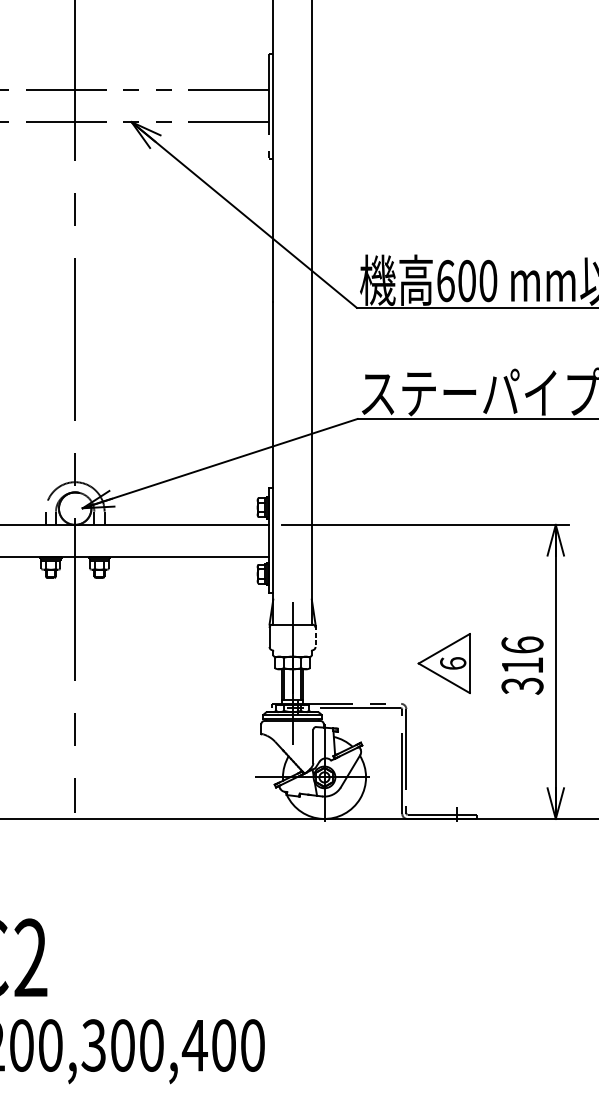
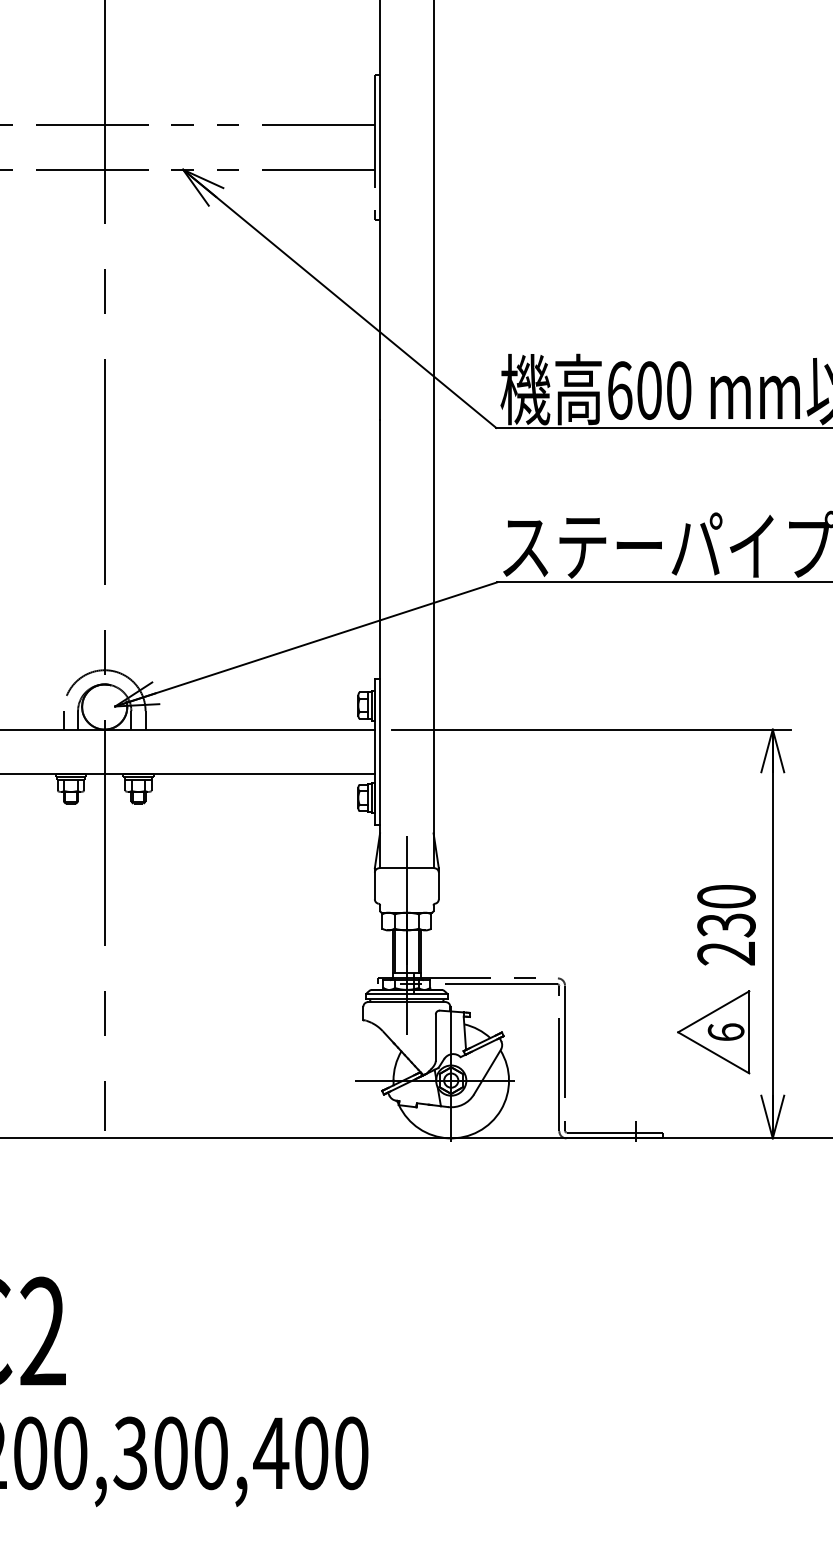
line: (315, 635) -> (438, 883), dashed -> solid
part: (444, 663) -> (713, 1032), moved
text: (522, 665) -> (726, 925), 316 -> 230

